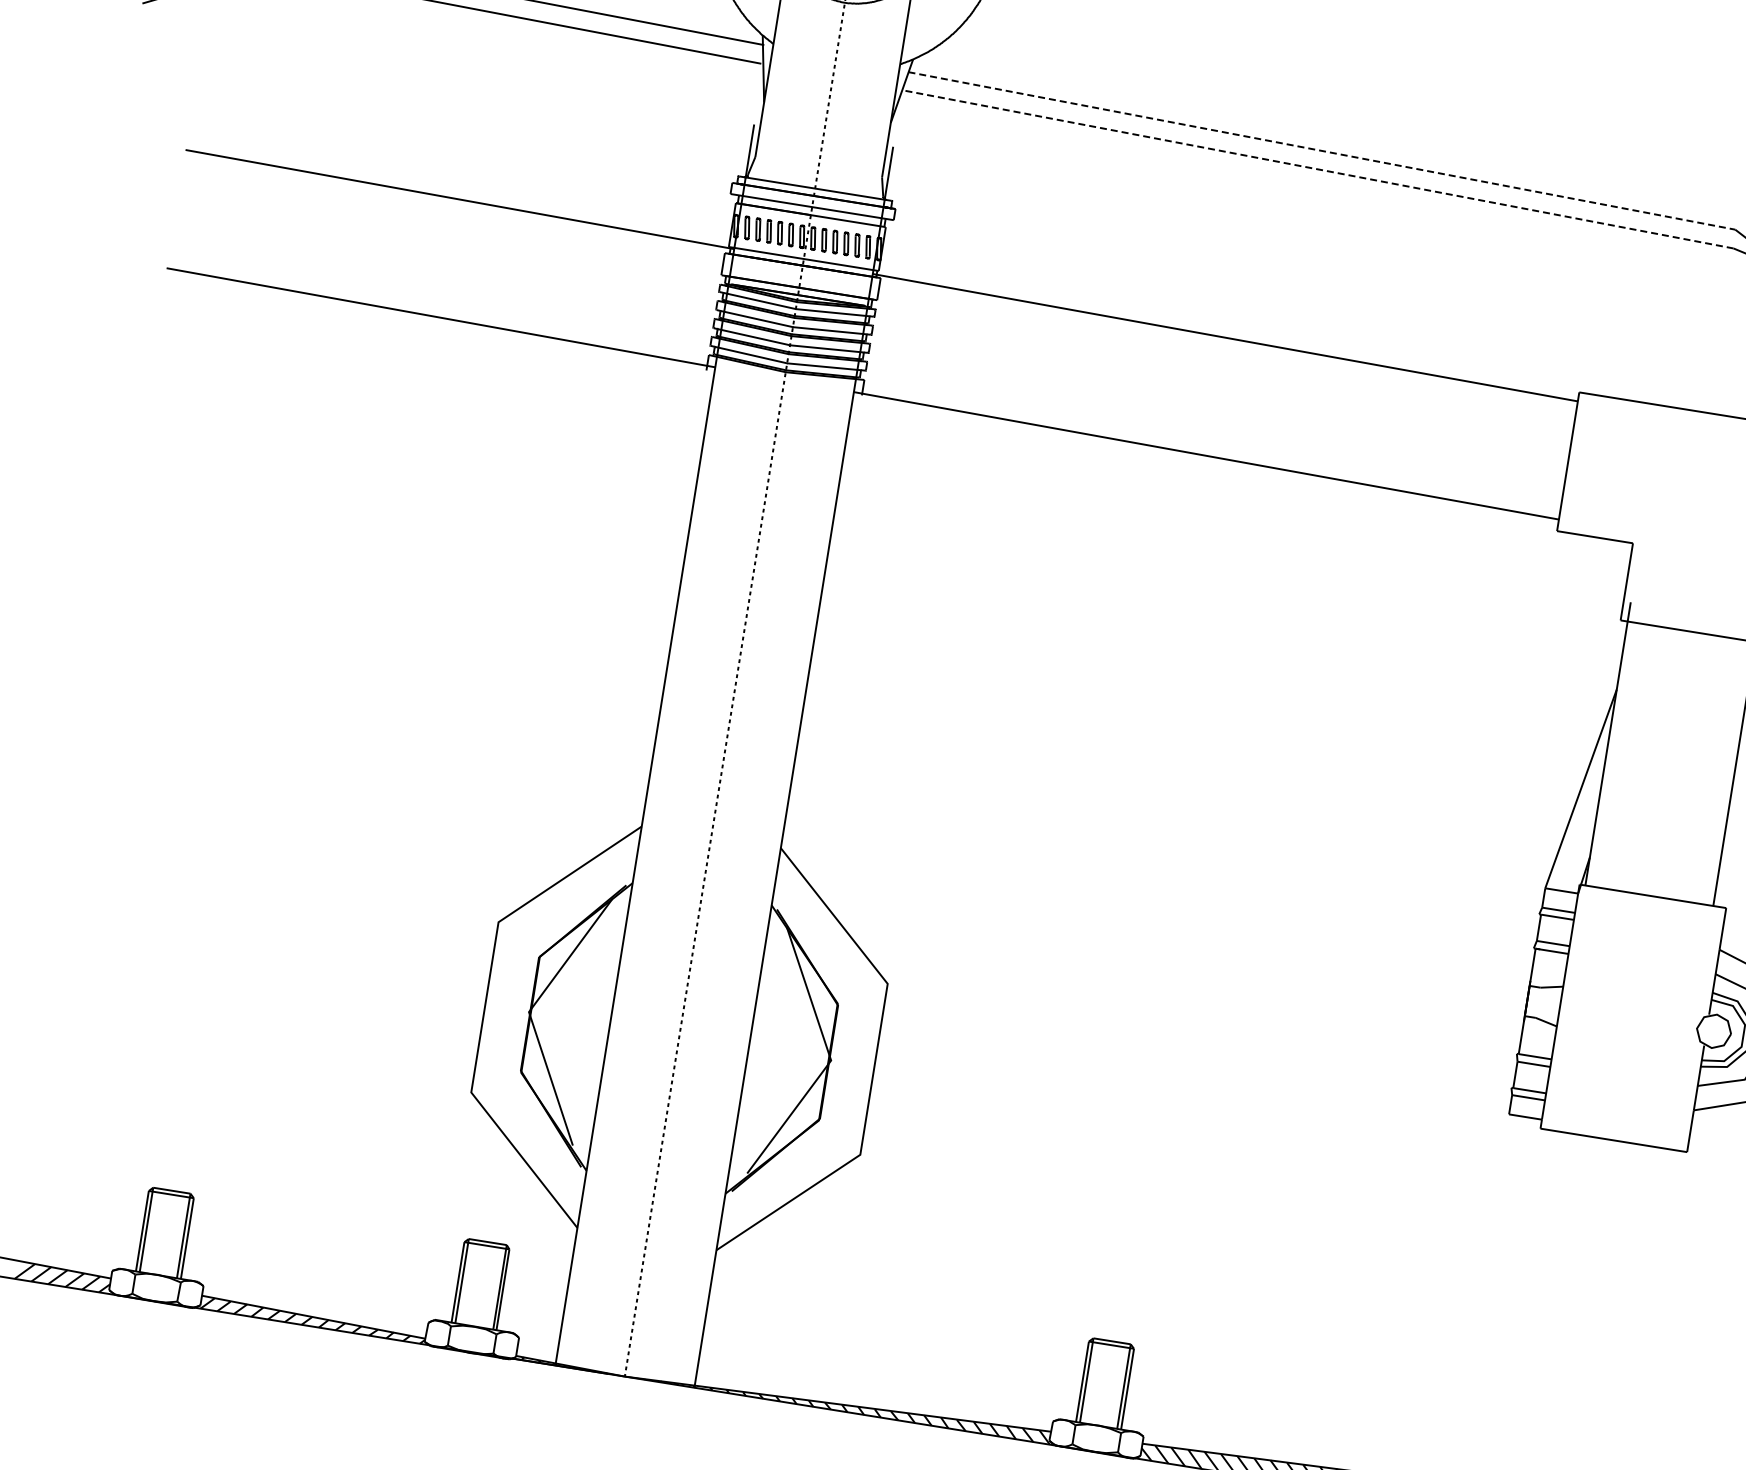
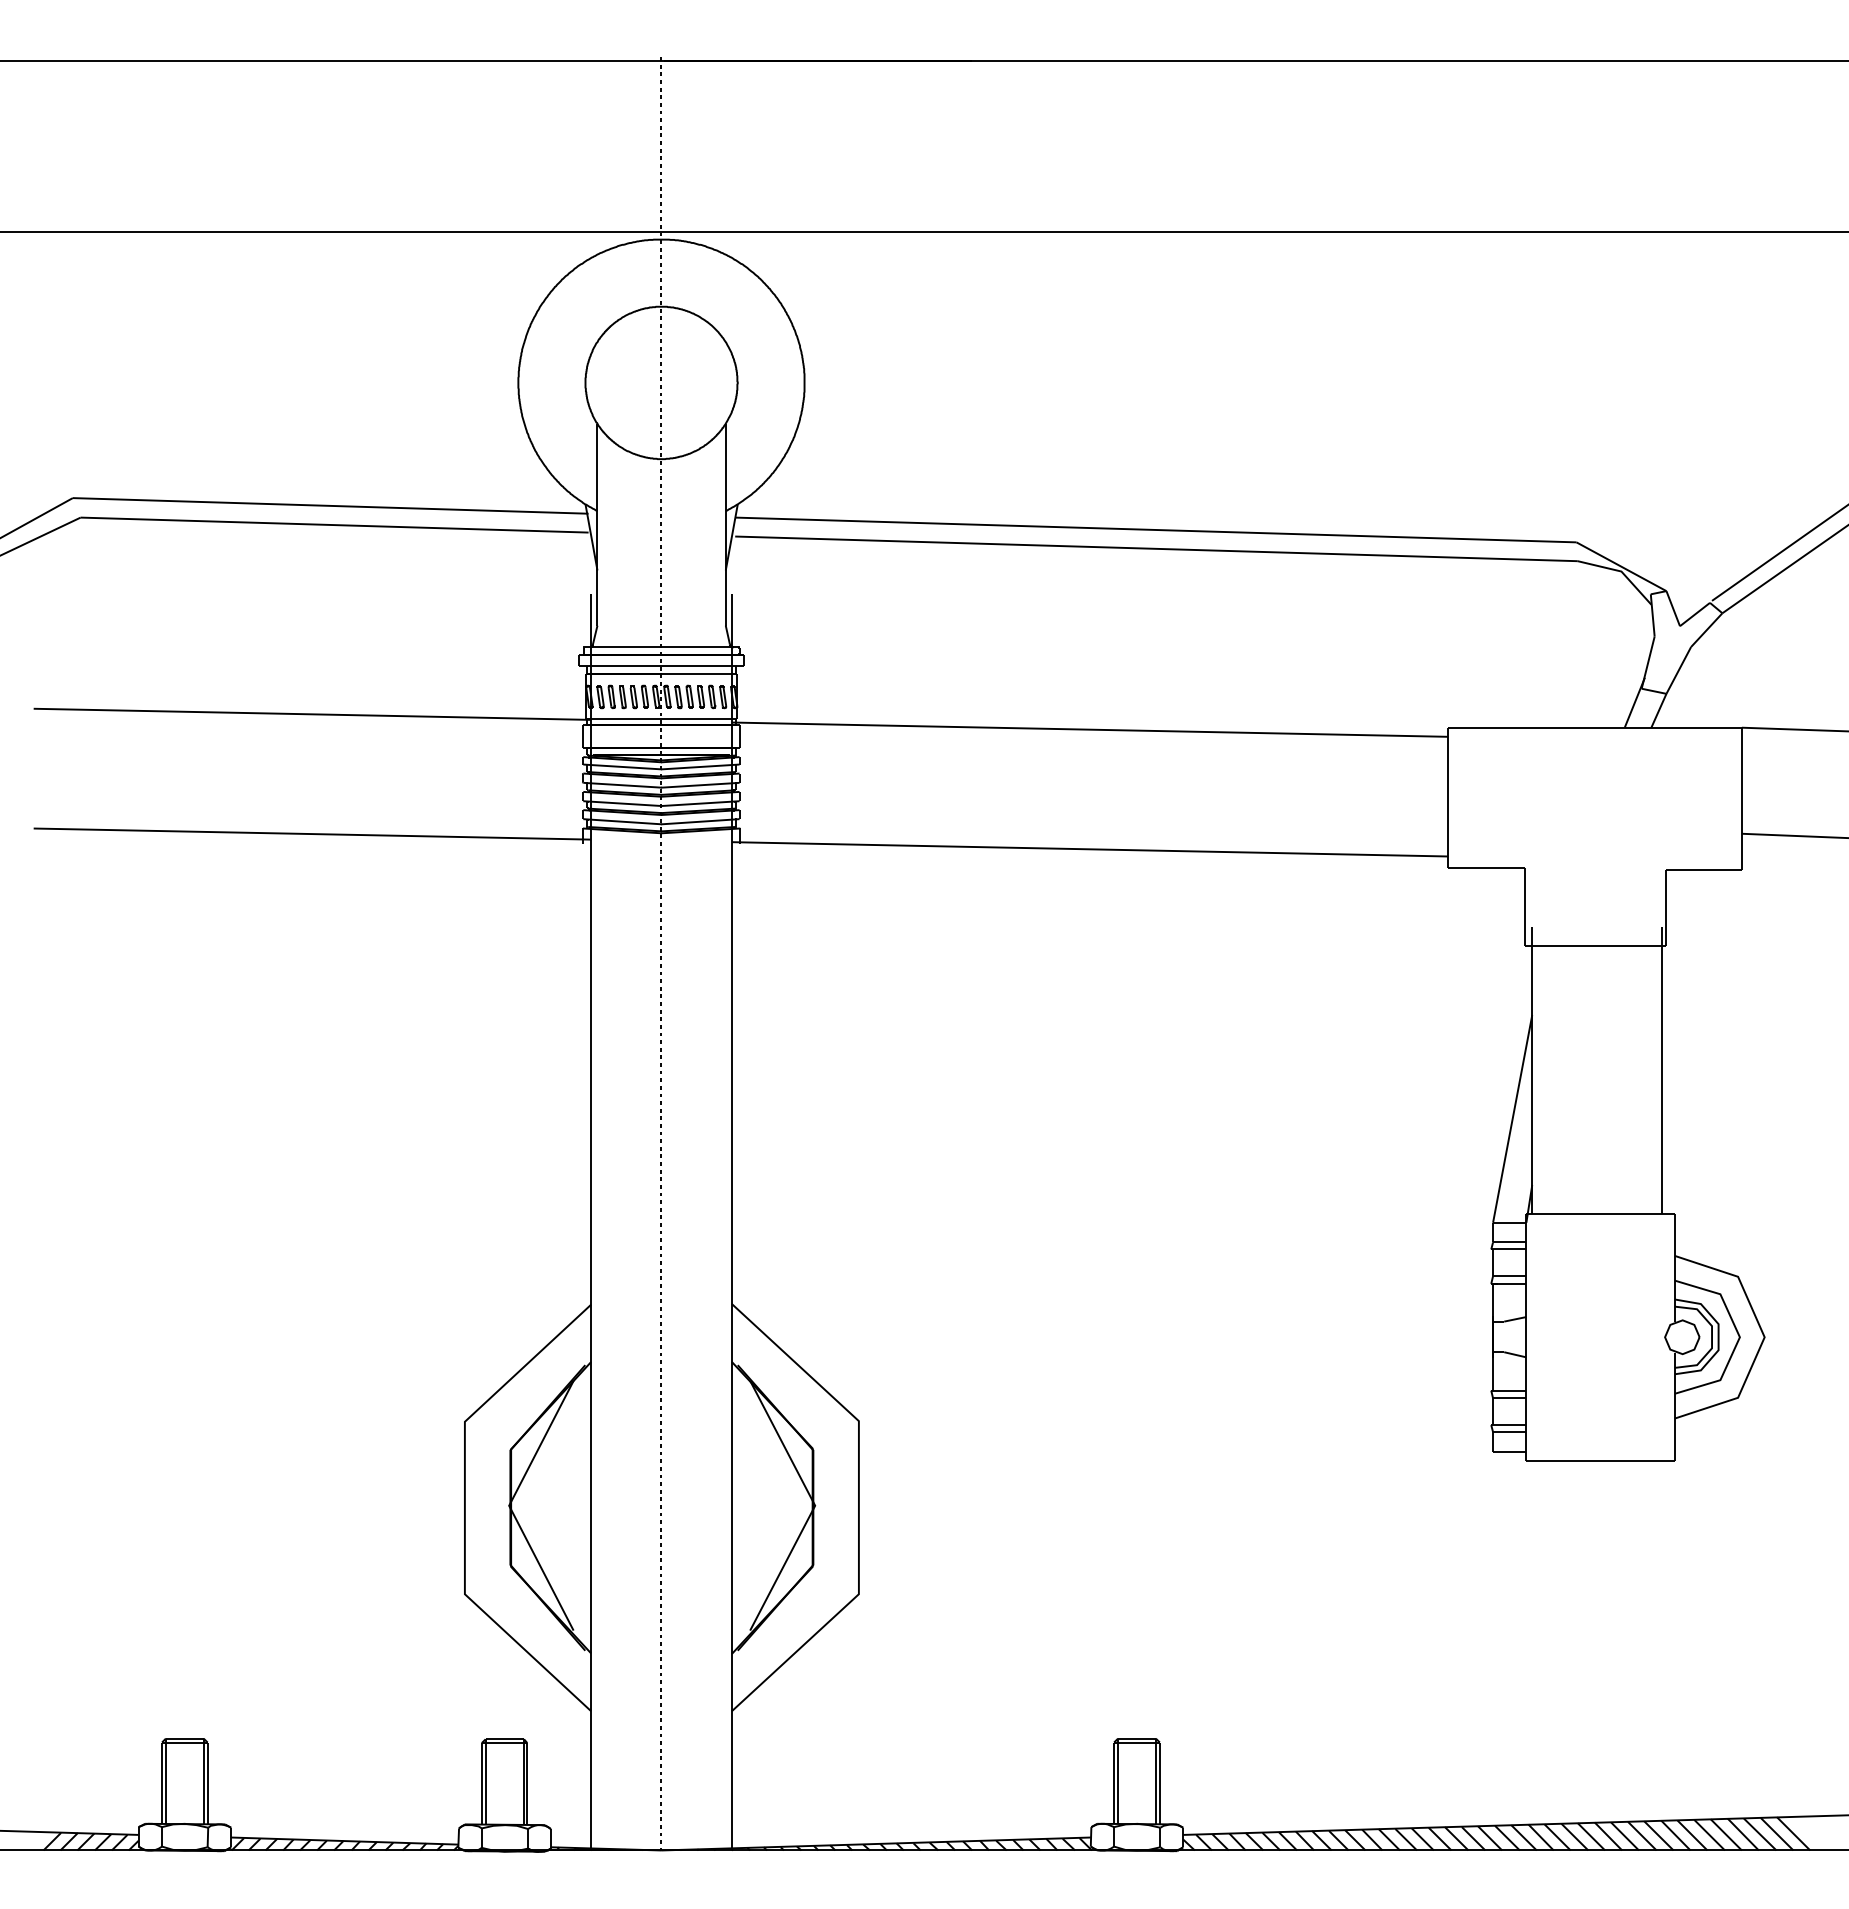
line: (1321, 150) -> (1155, 529), dashed -> solid
line: (1319, 169) -> (1156, 548), dashed -> solid

